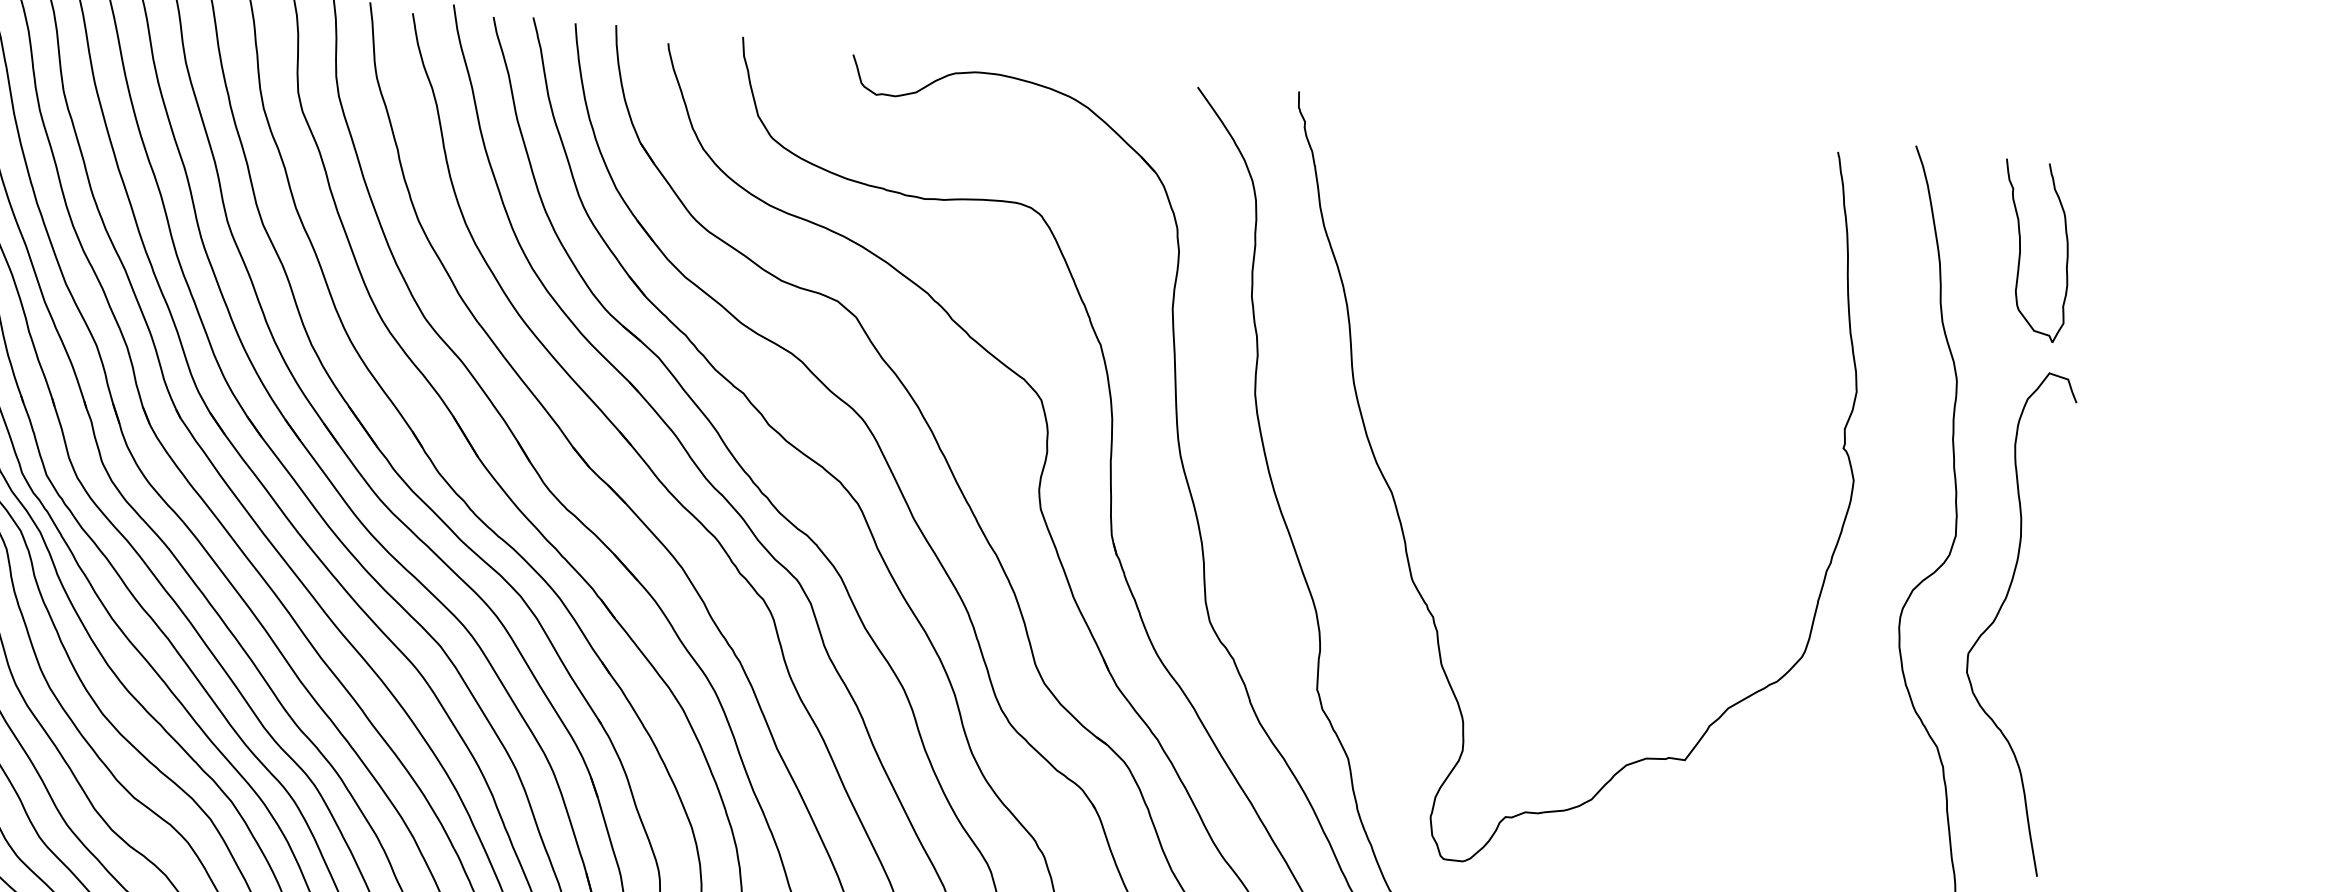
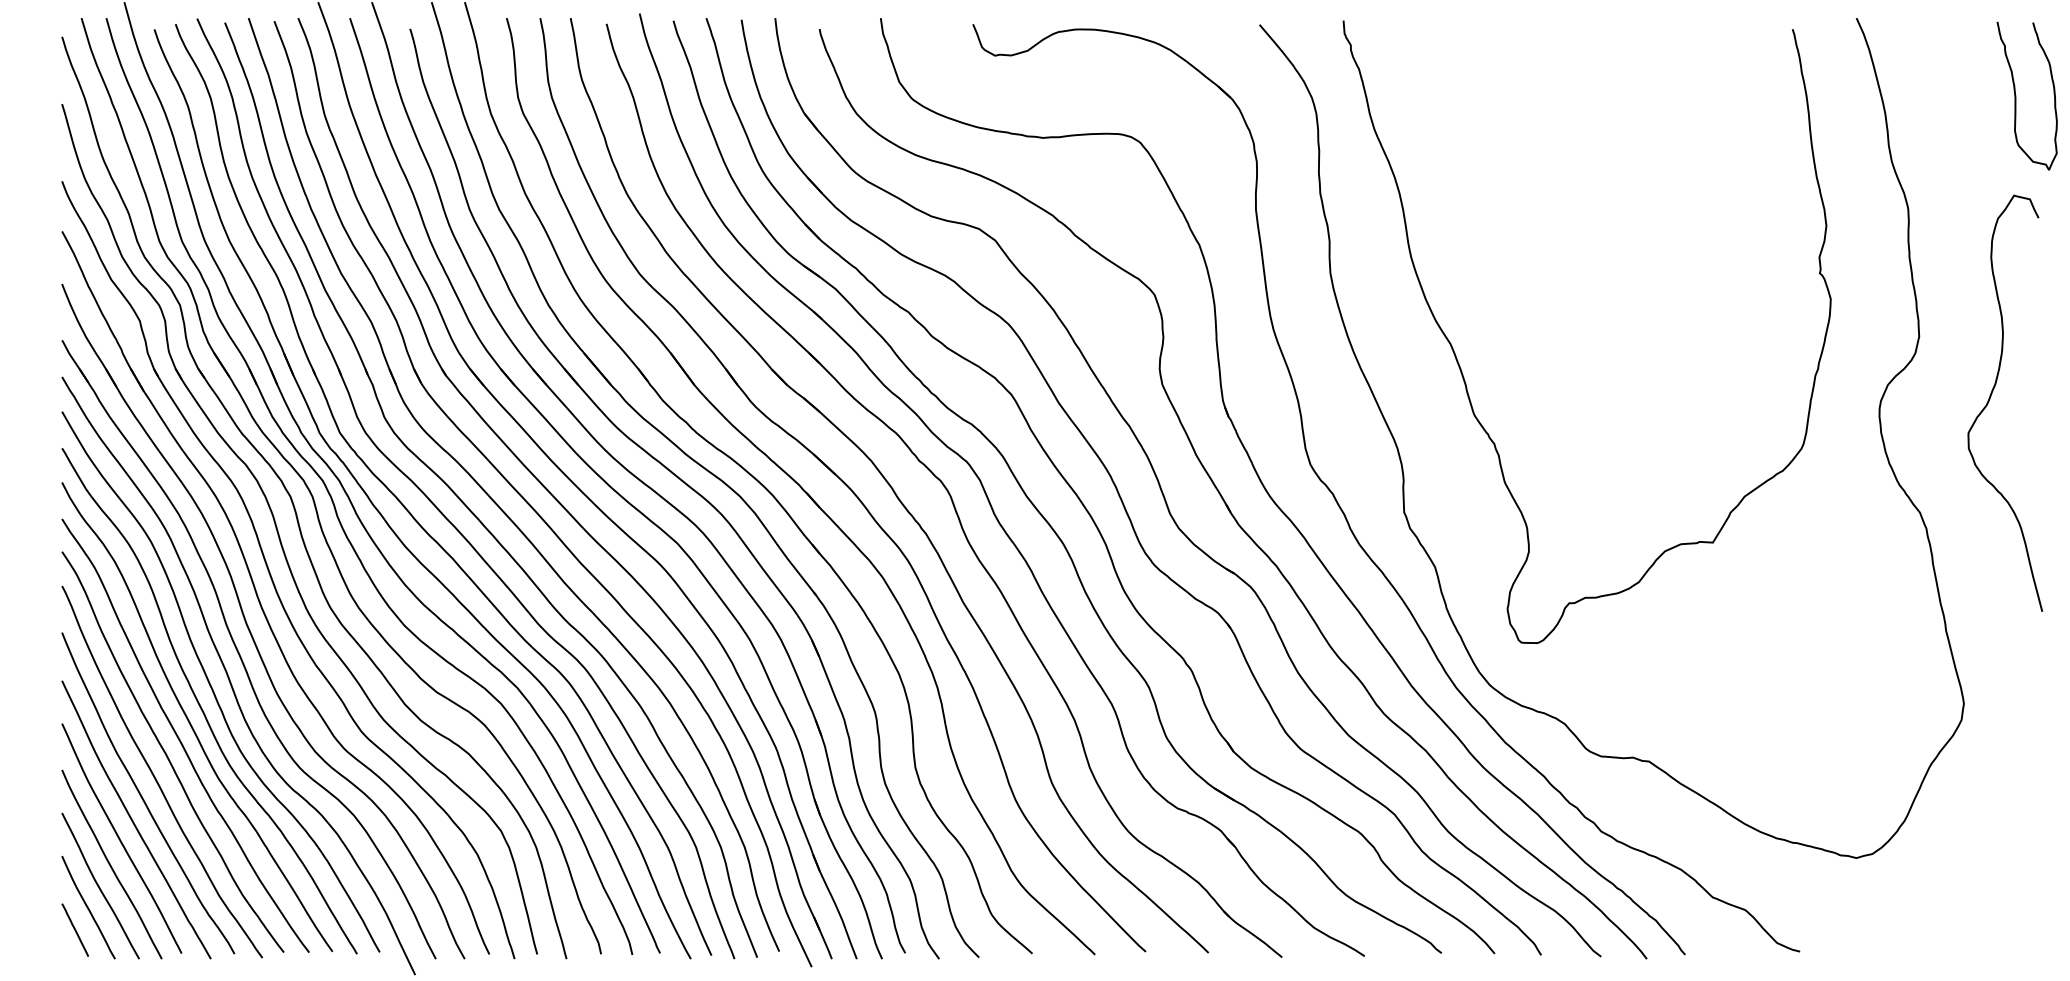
curve: (2021, 249) -> (2016, 95), moved
curve: (2000, 612) -> (1991, 396), moved

